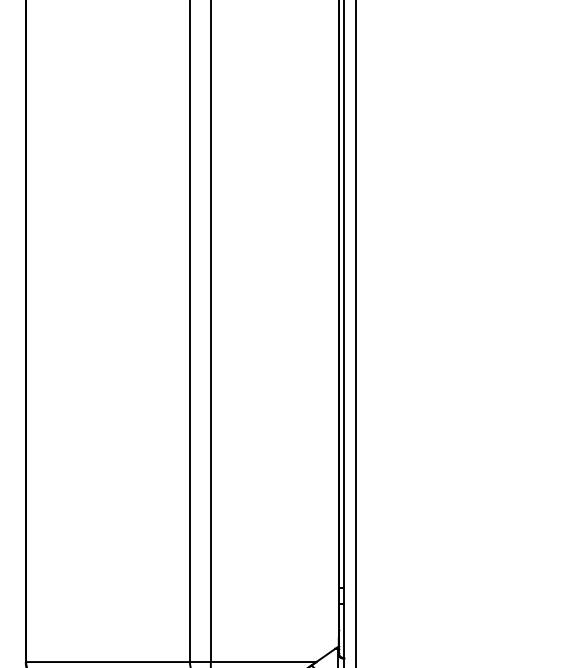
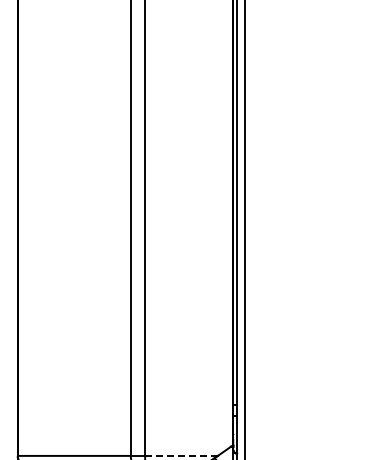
line: (263, 661) -> (181, 455), solid -> dashed

